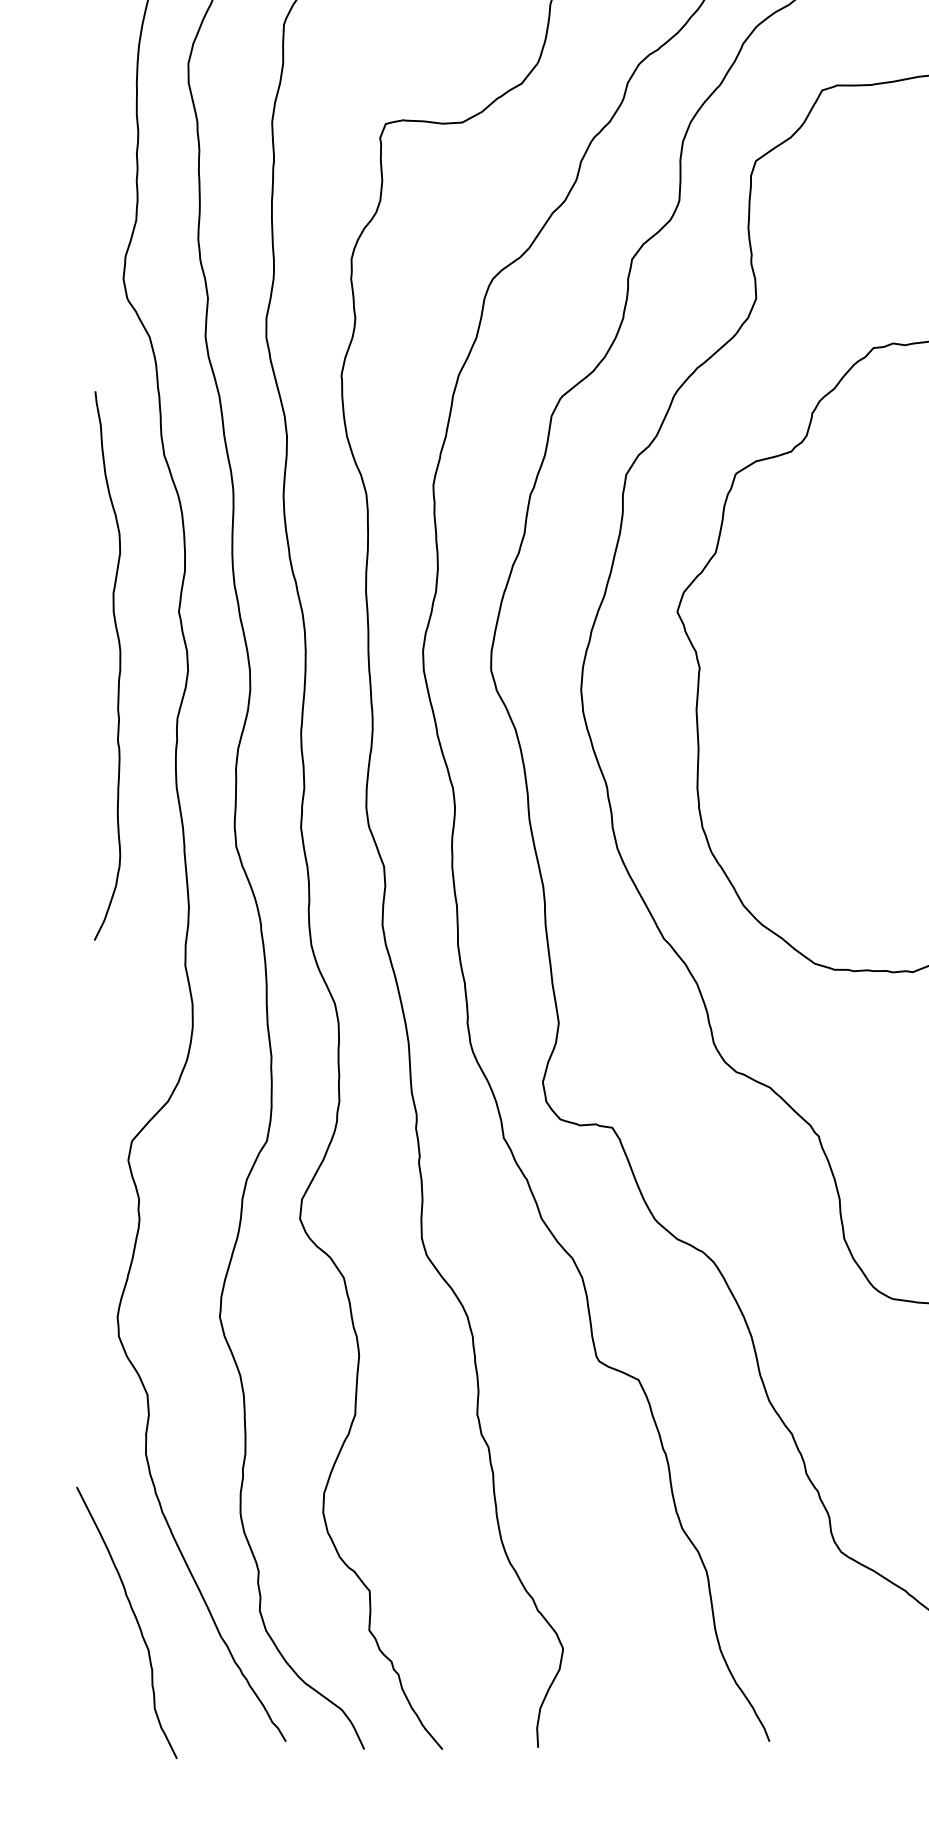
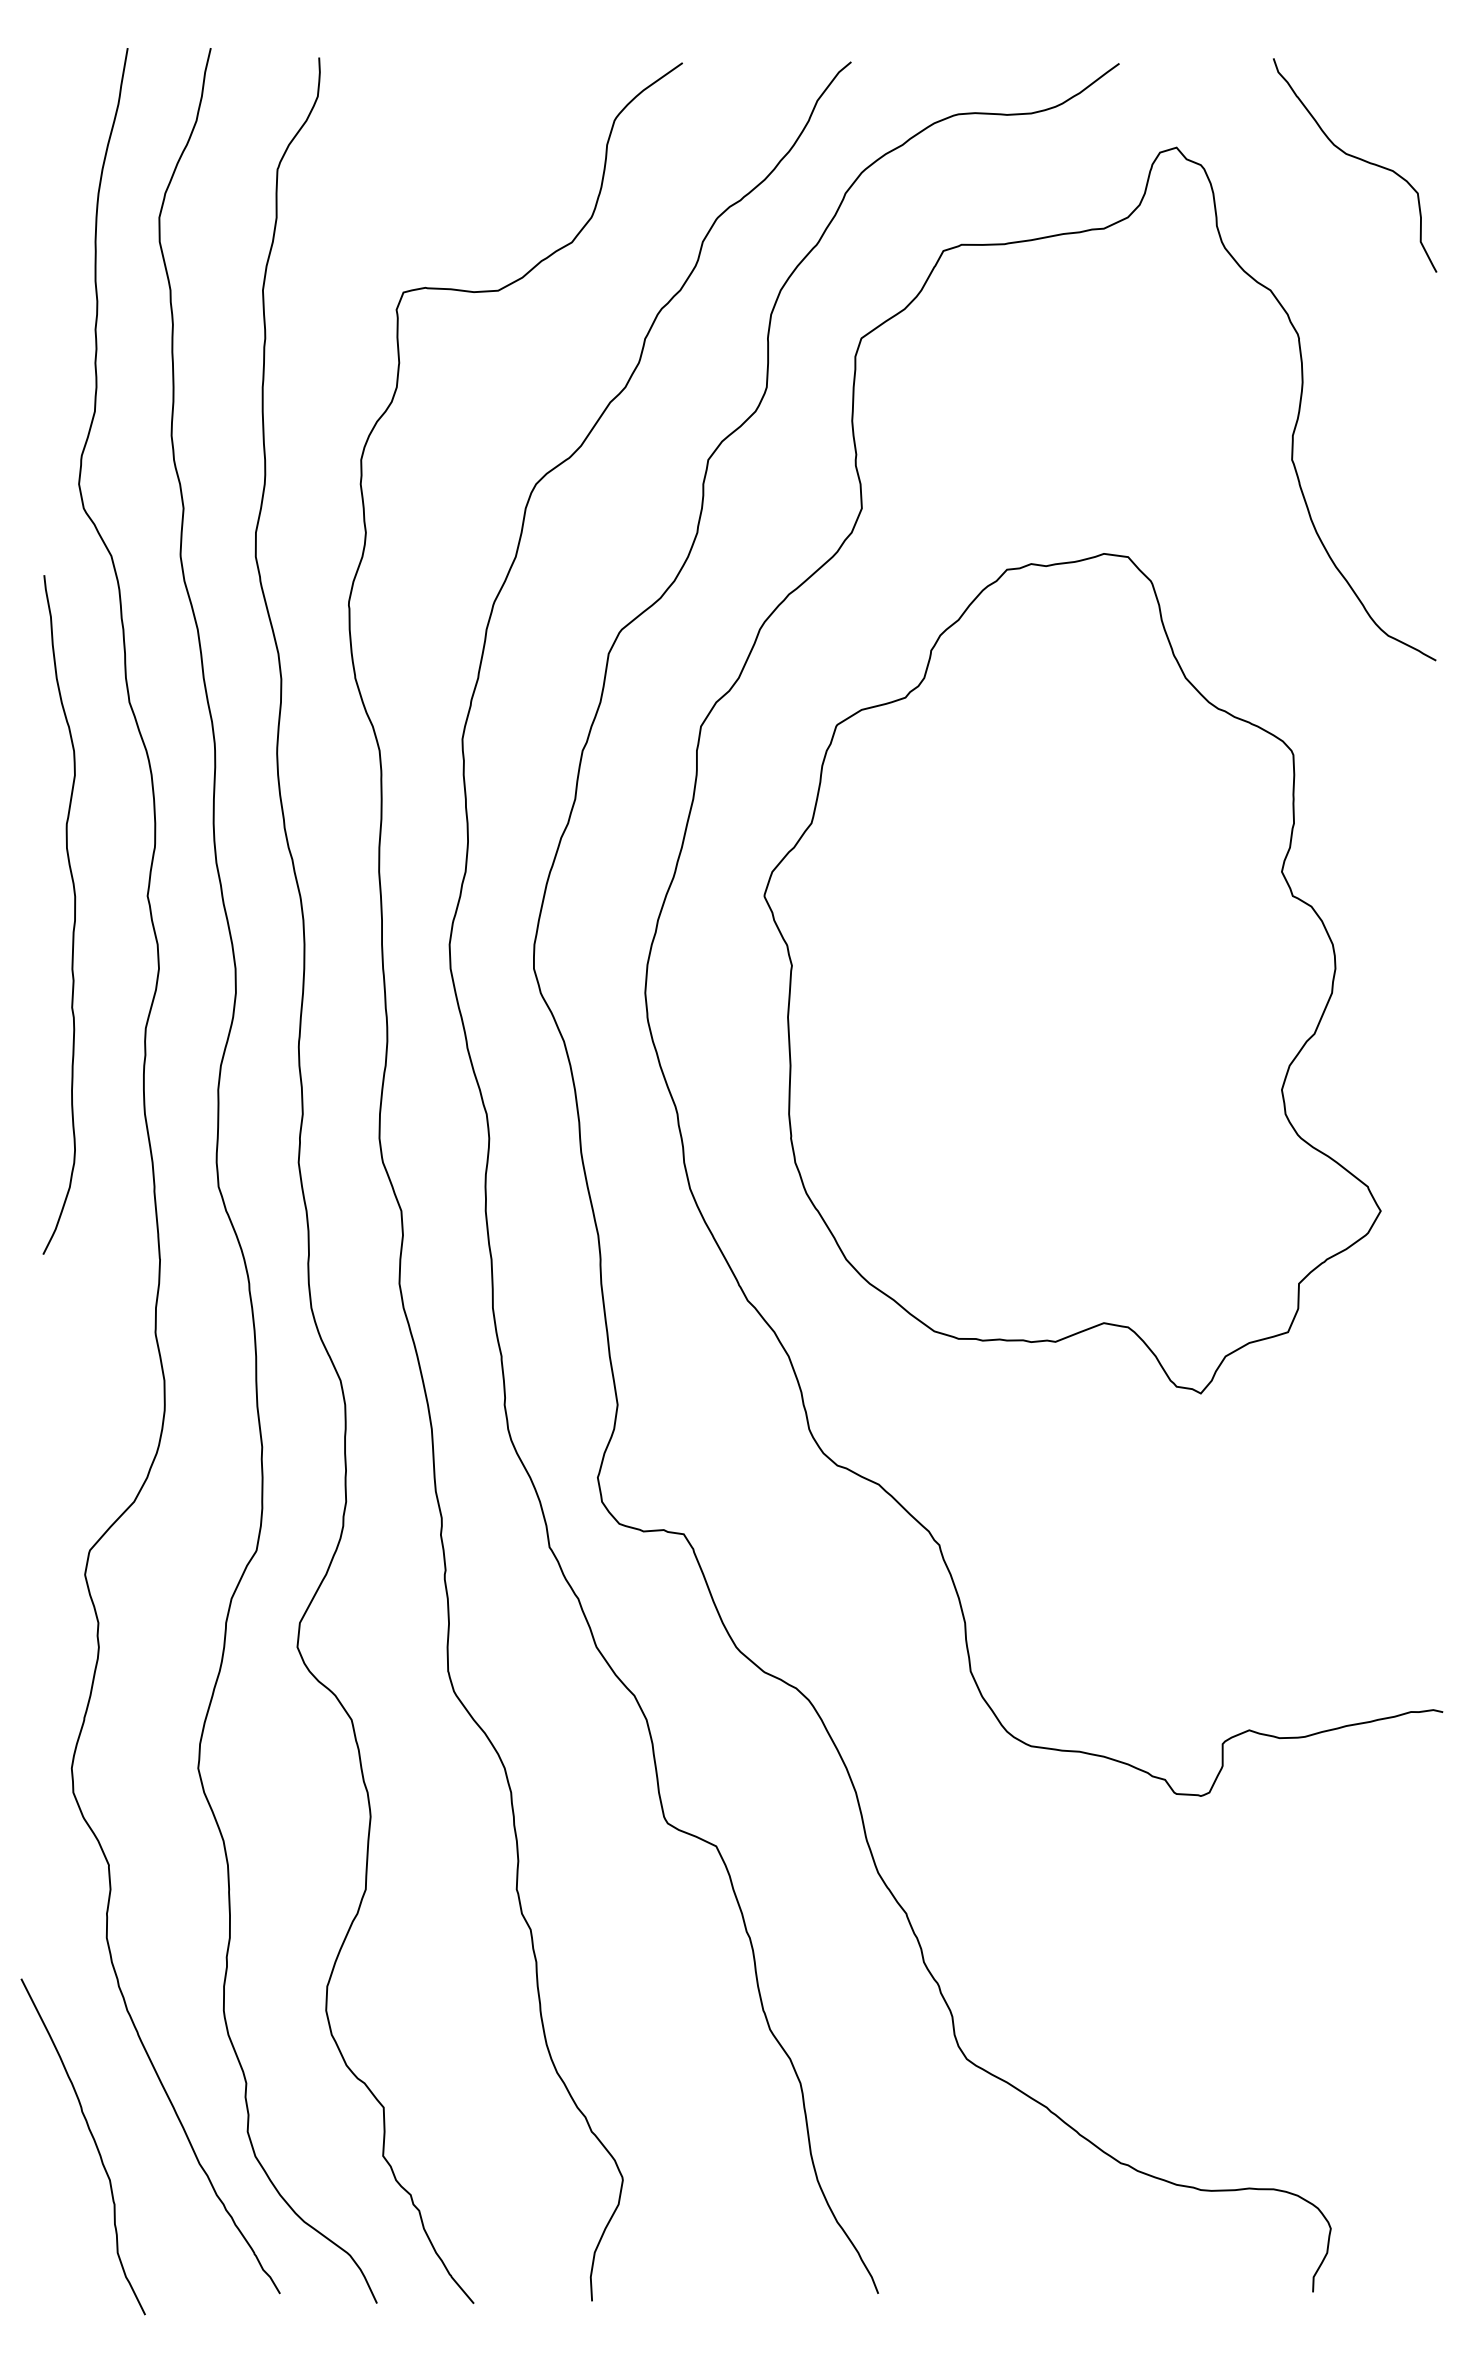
curve: (119, 665) -> (74, 914), moved

